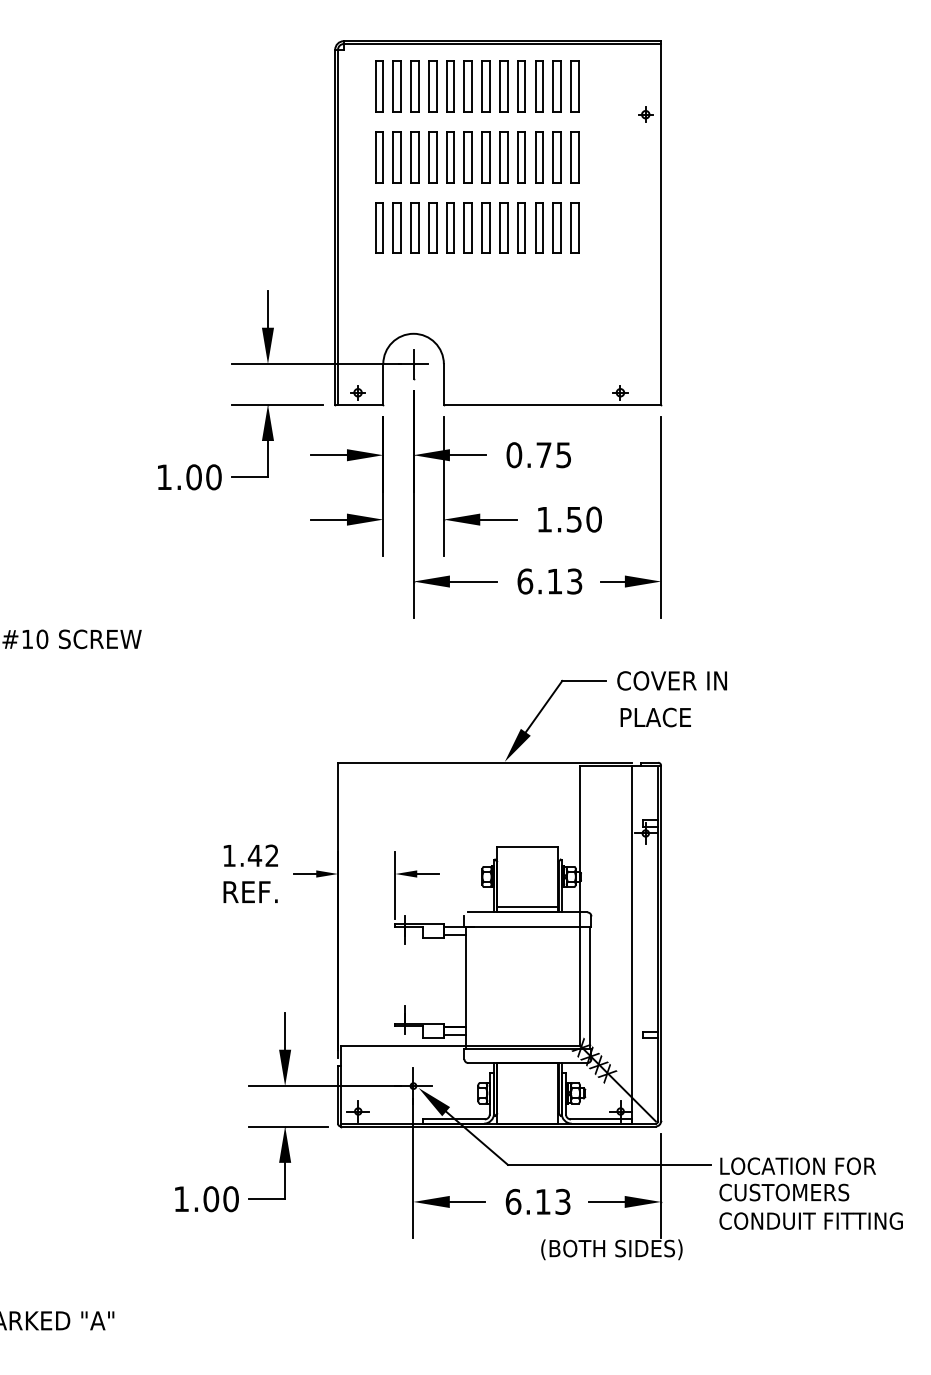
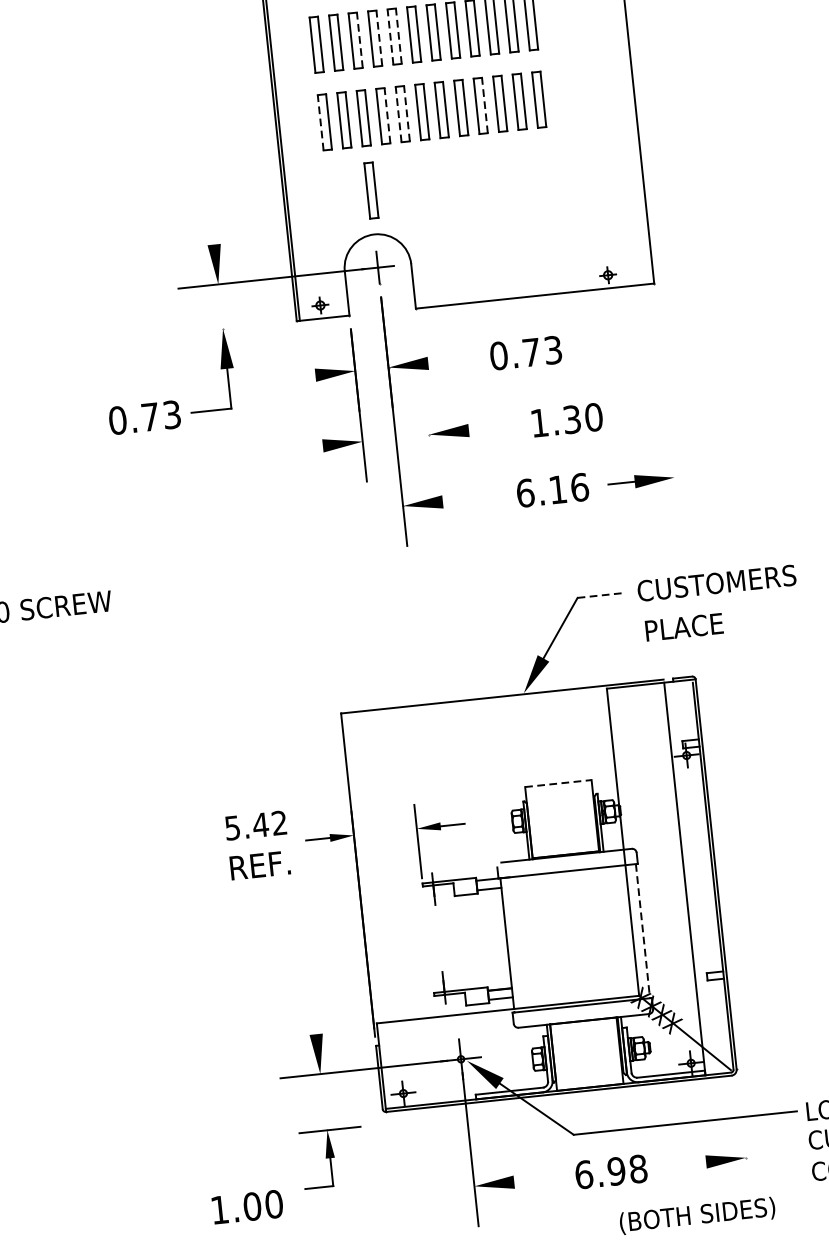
line: (418, 156) -> (359, 39), solid -> dashed
line: (436, 156) -> (379, 37), solid -> dashed
line: (446, 156) -> (390, 36), solid -> dashed
line: (454, 156) -> (398, 35), solid -> dashed
line: (375, 227) -> (320, 122), solid -> dashed
line: (436, 227) -> (387, 115), solid -> dashed
line: (446, 227) -> (398, 114), solid -> dashed
line: (454, 227) -> (407, 113), solid -> dashed
line: (525, 227) -> (484, 104), solid -> dashed
part: (414, 293) -> (370, 190), added
line: (267, 309) -> (211, 224), removed
line: (276, 404) -> (232, 327), removed
text: (564, 454) -> (553, 349), 0.75 -> 0.73
line: (328, 455) -> (295, 377), removed
line: (467, 455) -> (447, 361), removed
text: (188, 477) -> (144, 417), 1.00 -> 0.73
line: (443, 486) -> (424, 398), removed
line: (661, 517) -> (667, 407), removed
text: (574, 518) -> (572, 418), 1.50 -> 1.30
line: (328, 519) -> (302, 447), removed
line: (498, 519) -> (489, 428), removed
line: (473, 581) -> (468, 499), removed
text: (574, 581) -> (579, 487), 6.13 -> 6.16
line: (583, 680) -> (600, 595), solid -> dashed
text: (697, 680) -> (725, 581), COVER IN -> CUSTOMERS
line: (527, 846) -> (558, 783), solid -> dashed
text: (229, 856) -> (232, 828), 1.42 -> 5.42
line: (527, 907) -> (565, 850), removed
line: (589, 988) -> (642, 932), solid -> dashed
line: (285, 1031) -> (314, 1014), removed
part: (288, 1162) -> (332, 1157), size x0.7
line: (661, 1185) -> (744, 1139), removed
line: (467, 1201) -> (533, 1179), removed
text: (552, 1201) -> (626, 1169), 6.13 -> 6.98
line: (606, 1201) -> (686, 1163), removed

